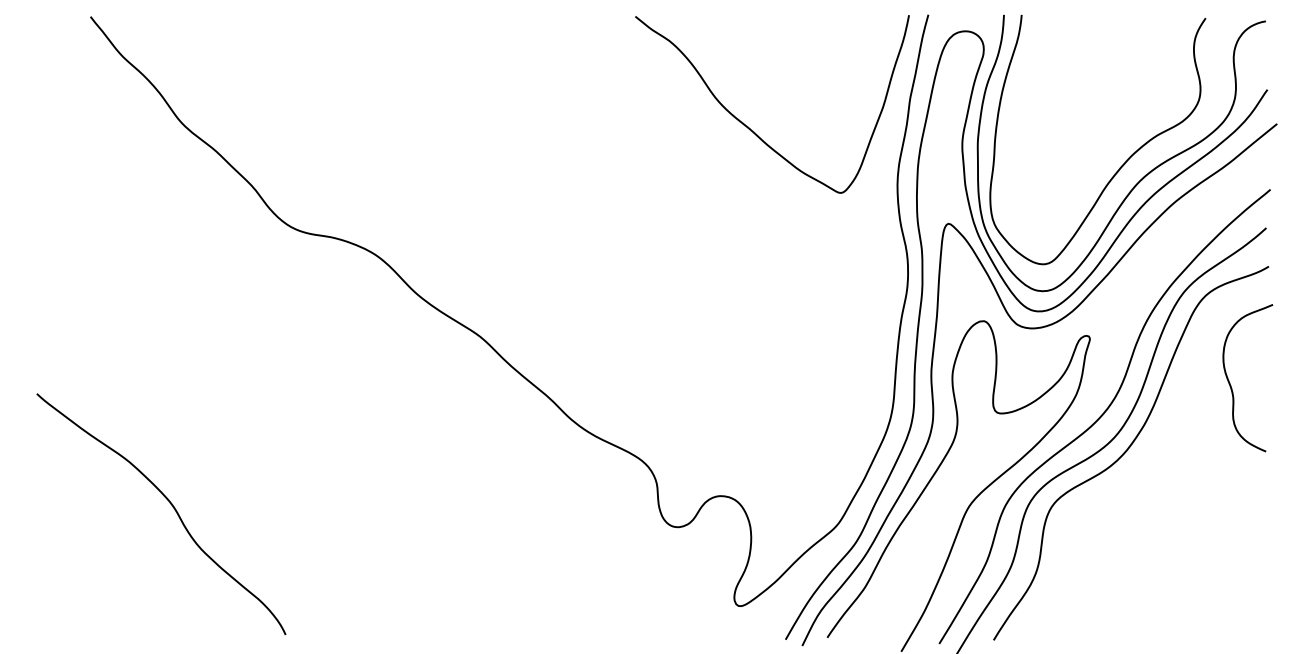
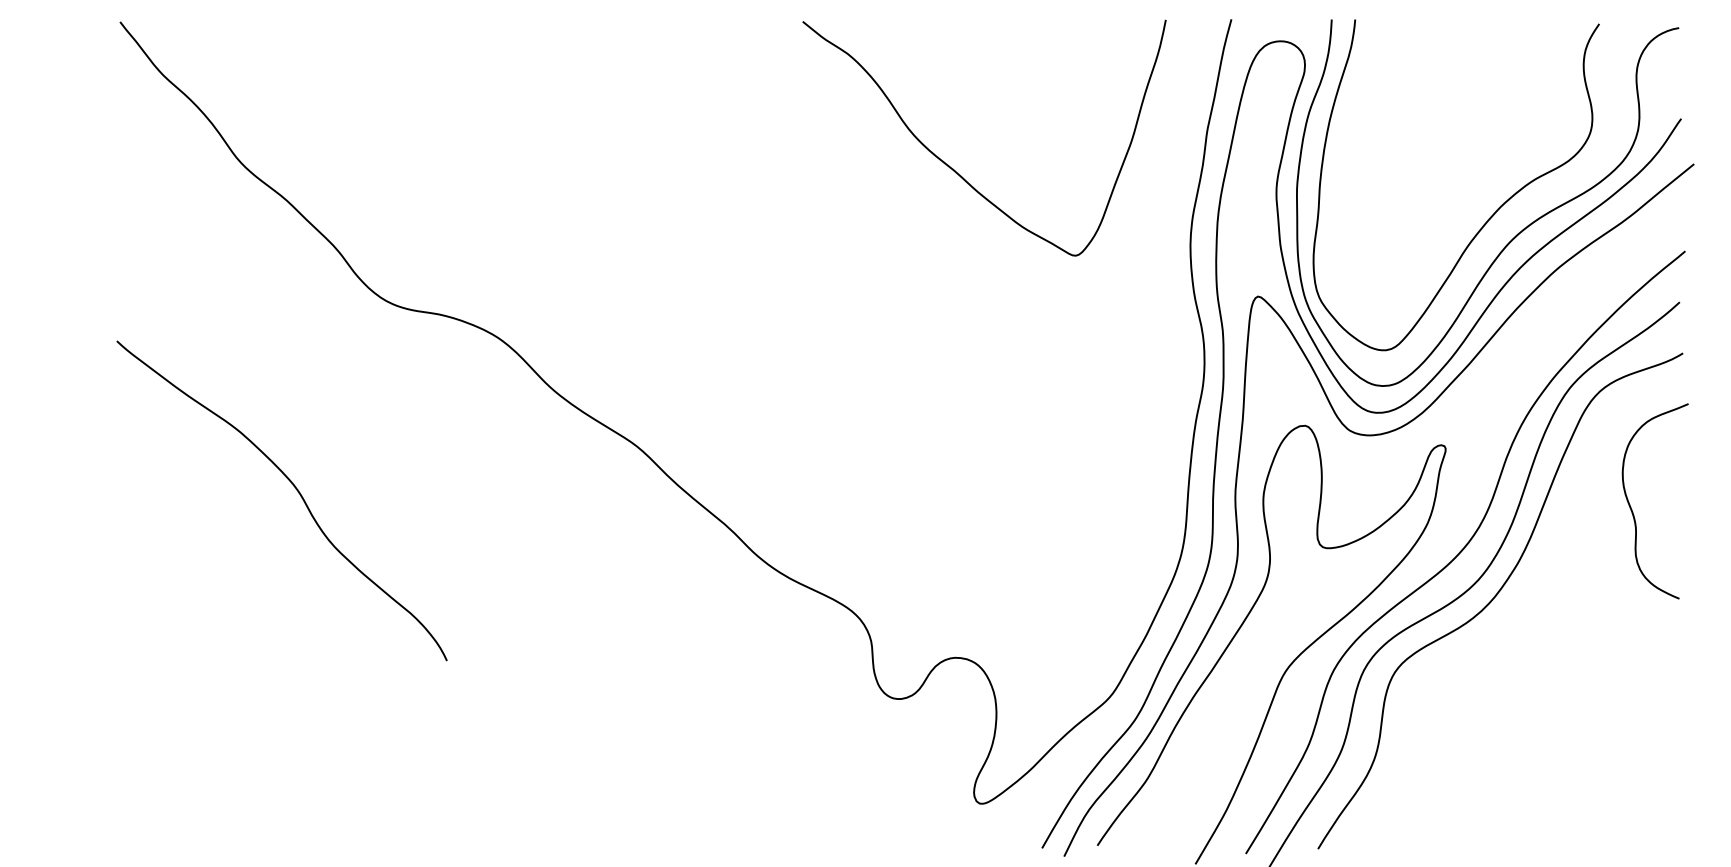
curve: (748, 127) -> (953, 168), moved
curve: (171, 505) -> (295, 489), moved

